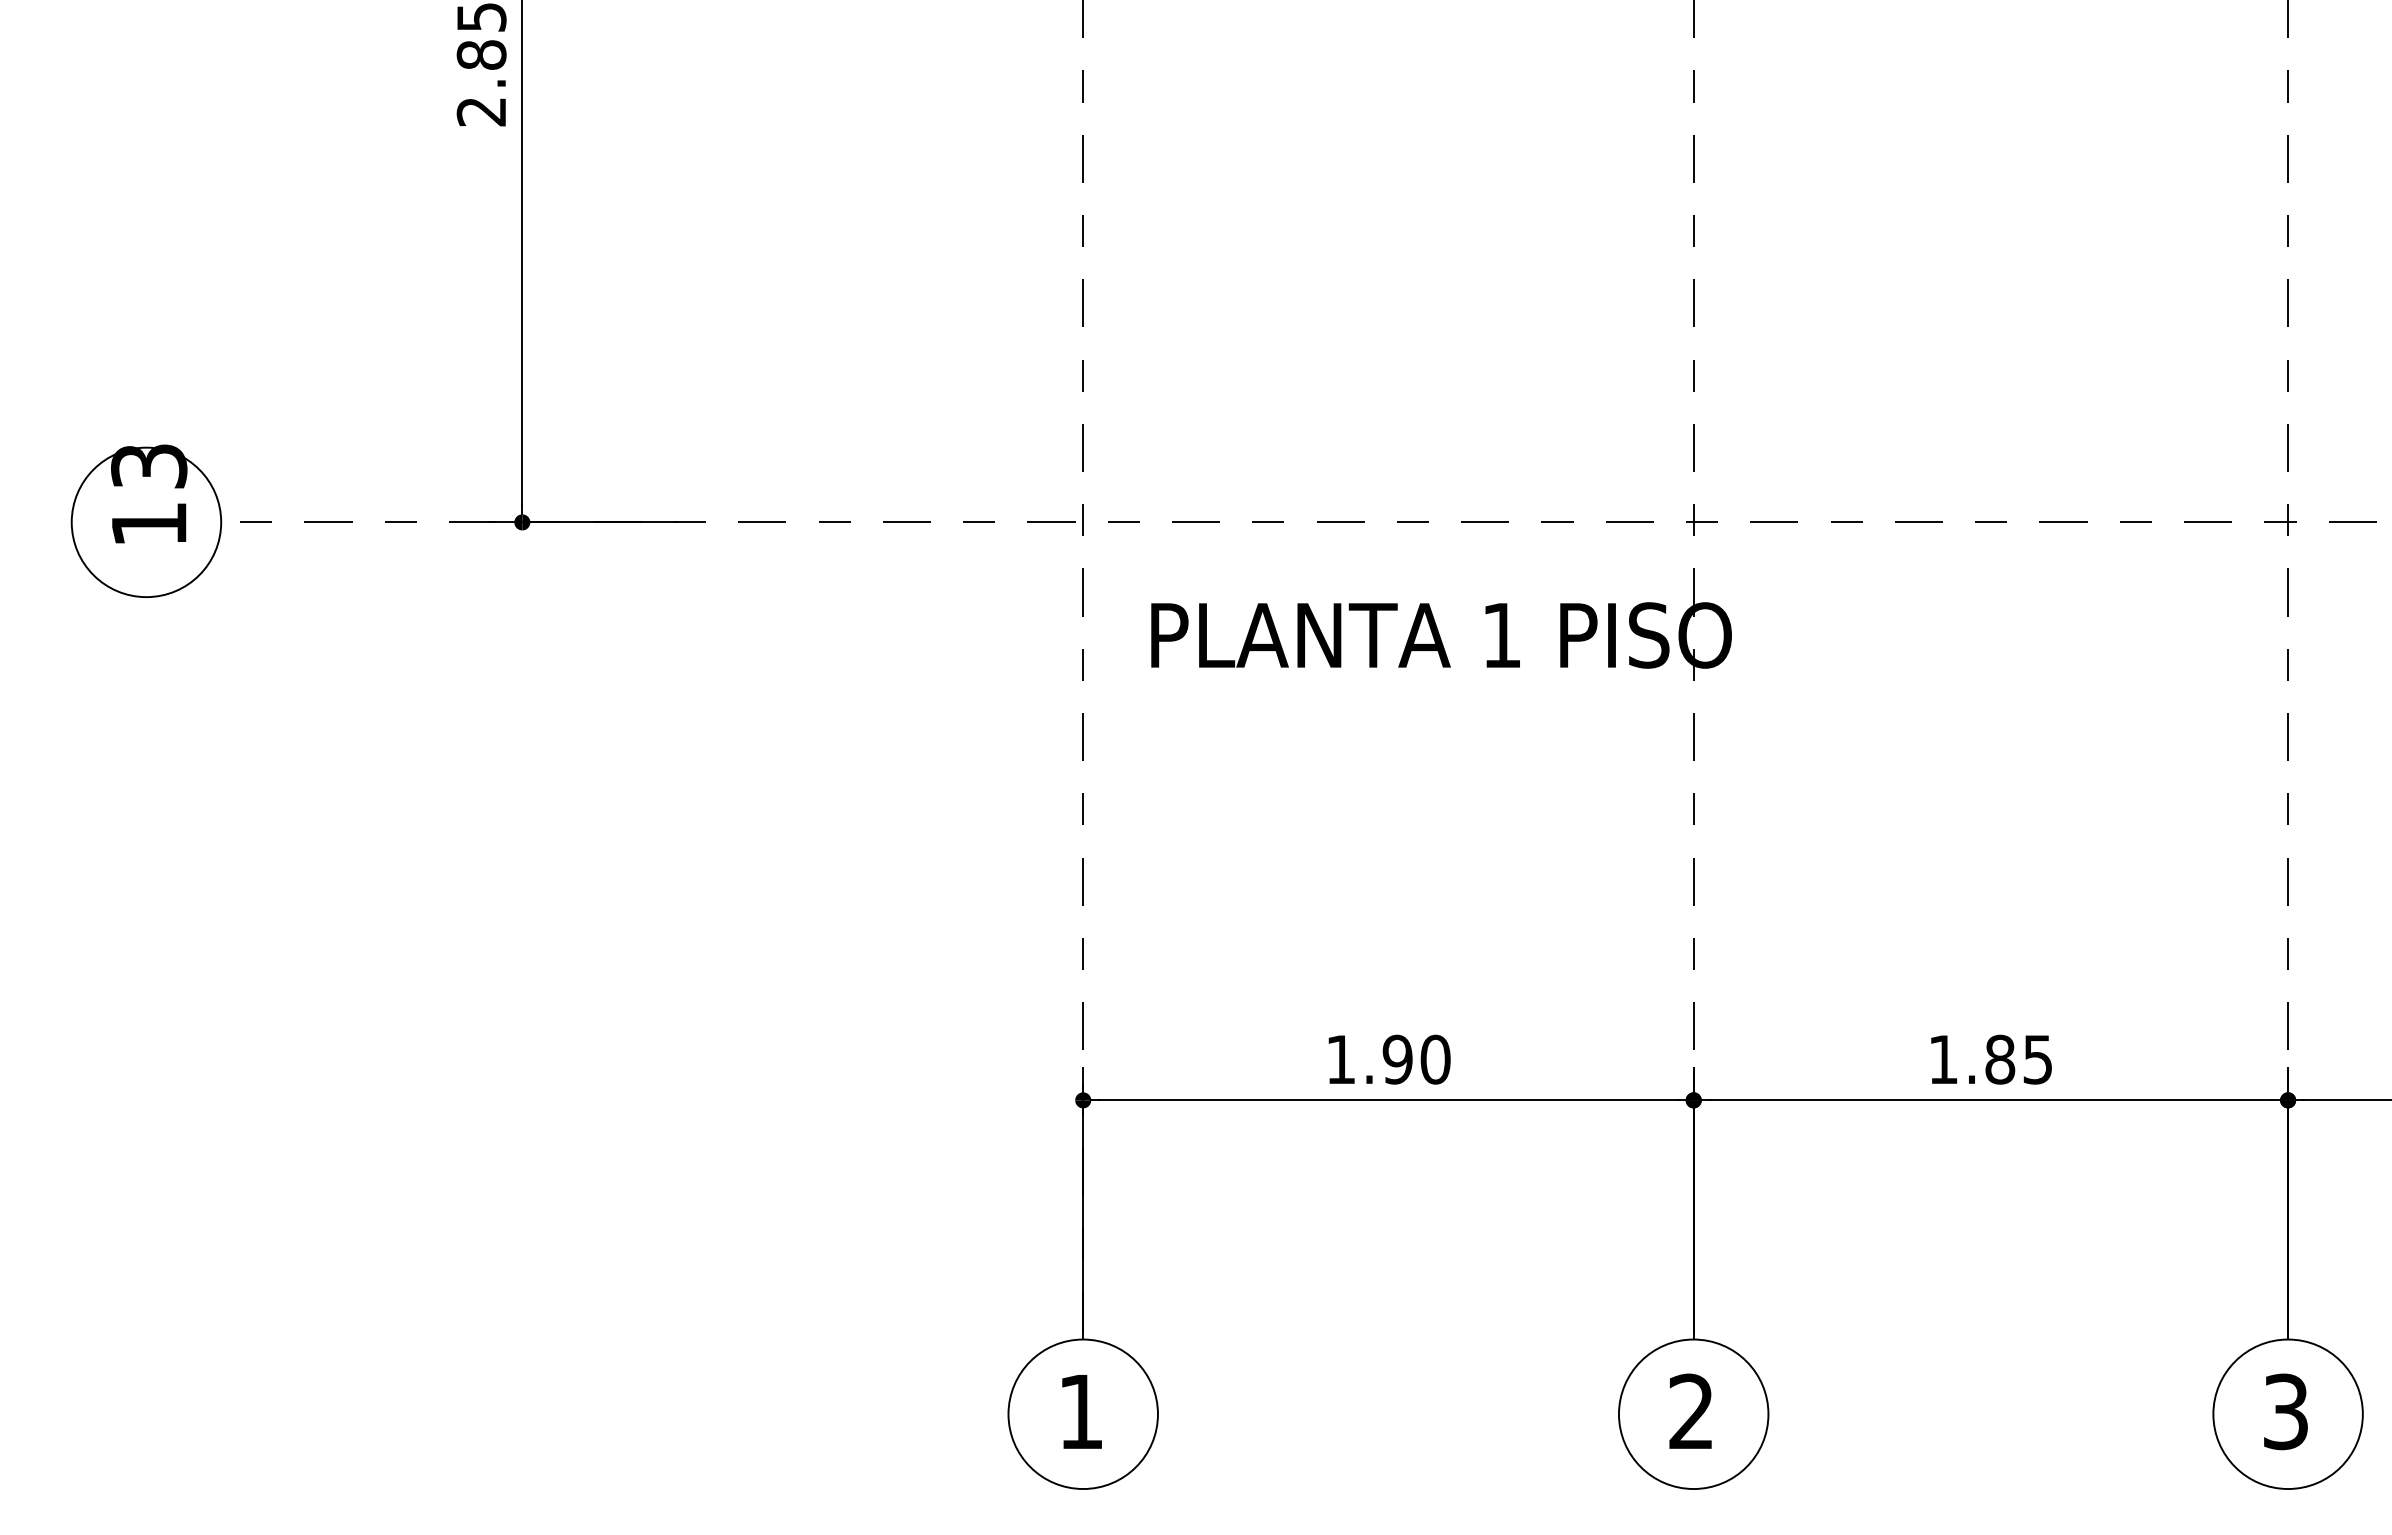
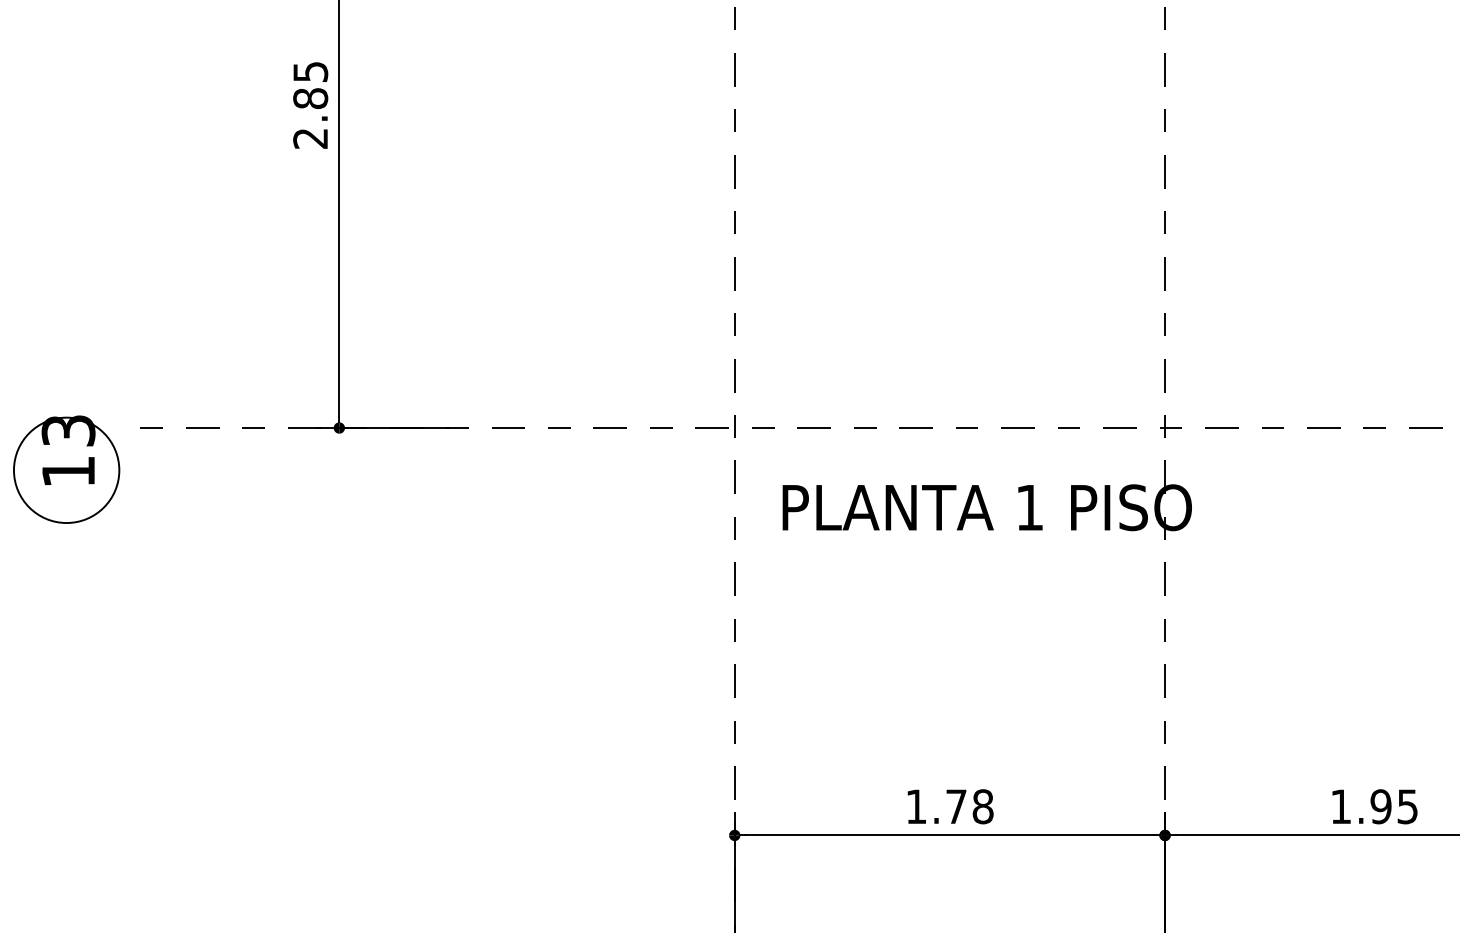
part: (146, 520) -> (66, 468), moved
text: (1416, 1059) -> (969, 806), 1.90 -> 1.78
text: (2000, 1059) -> (1381, 806), 1.85 -> 1.95

